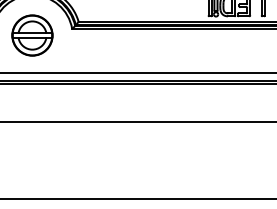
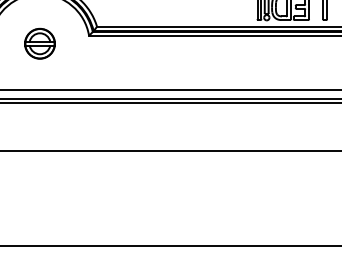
part: (32, 35) -> (40, 43), size x0.6

